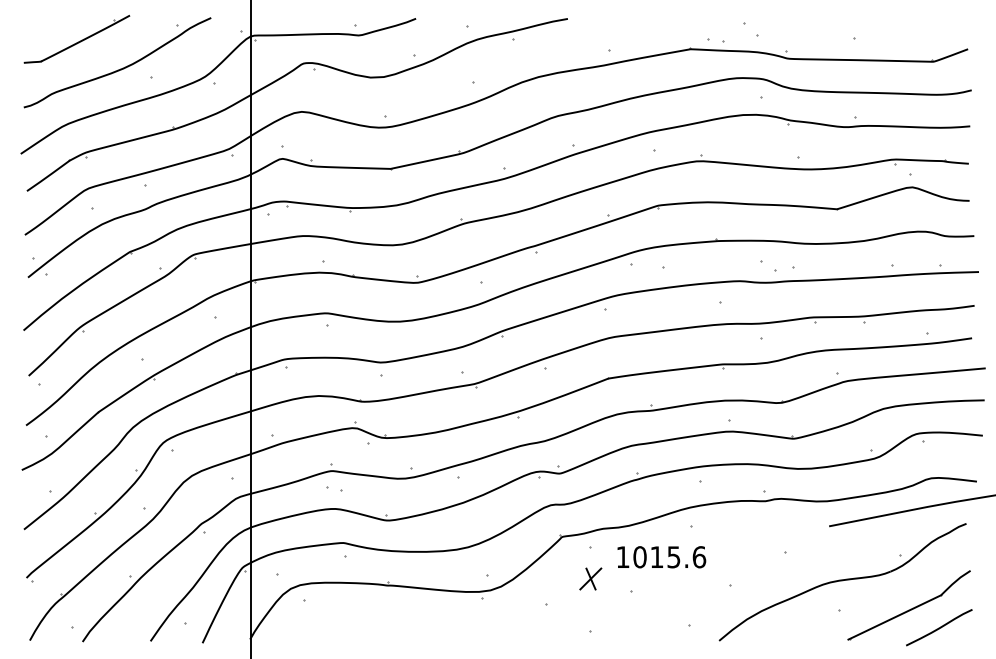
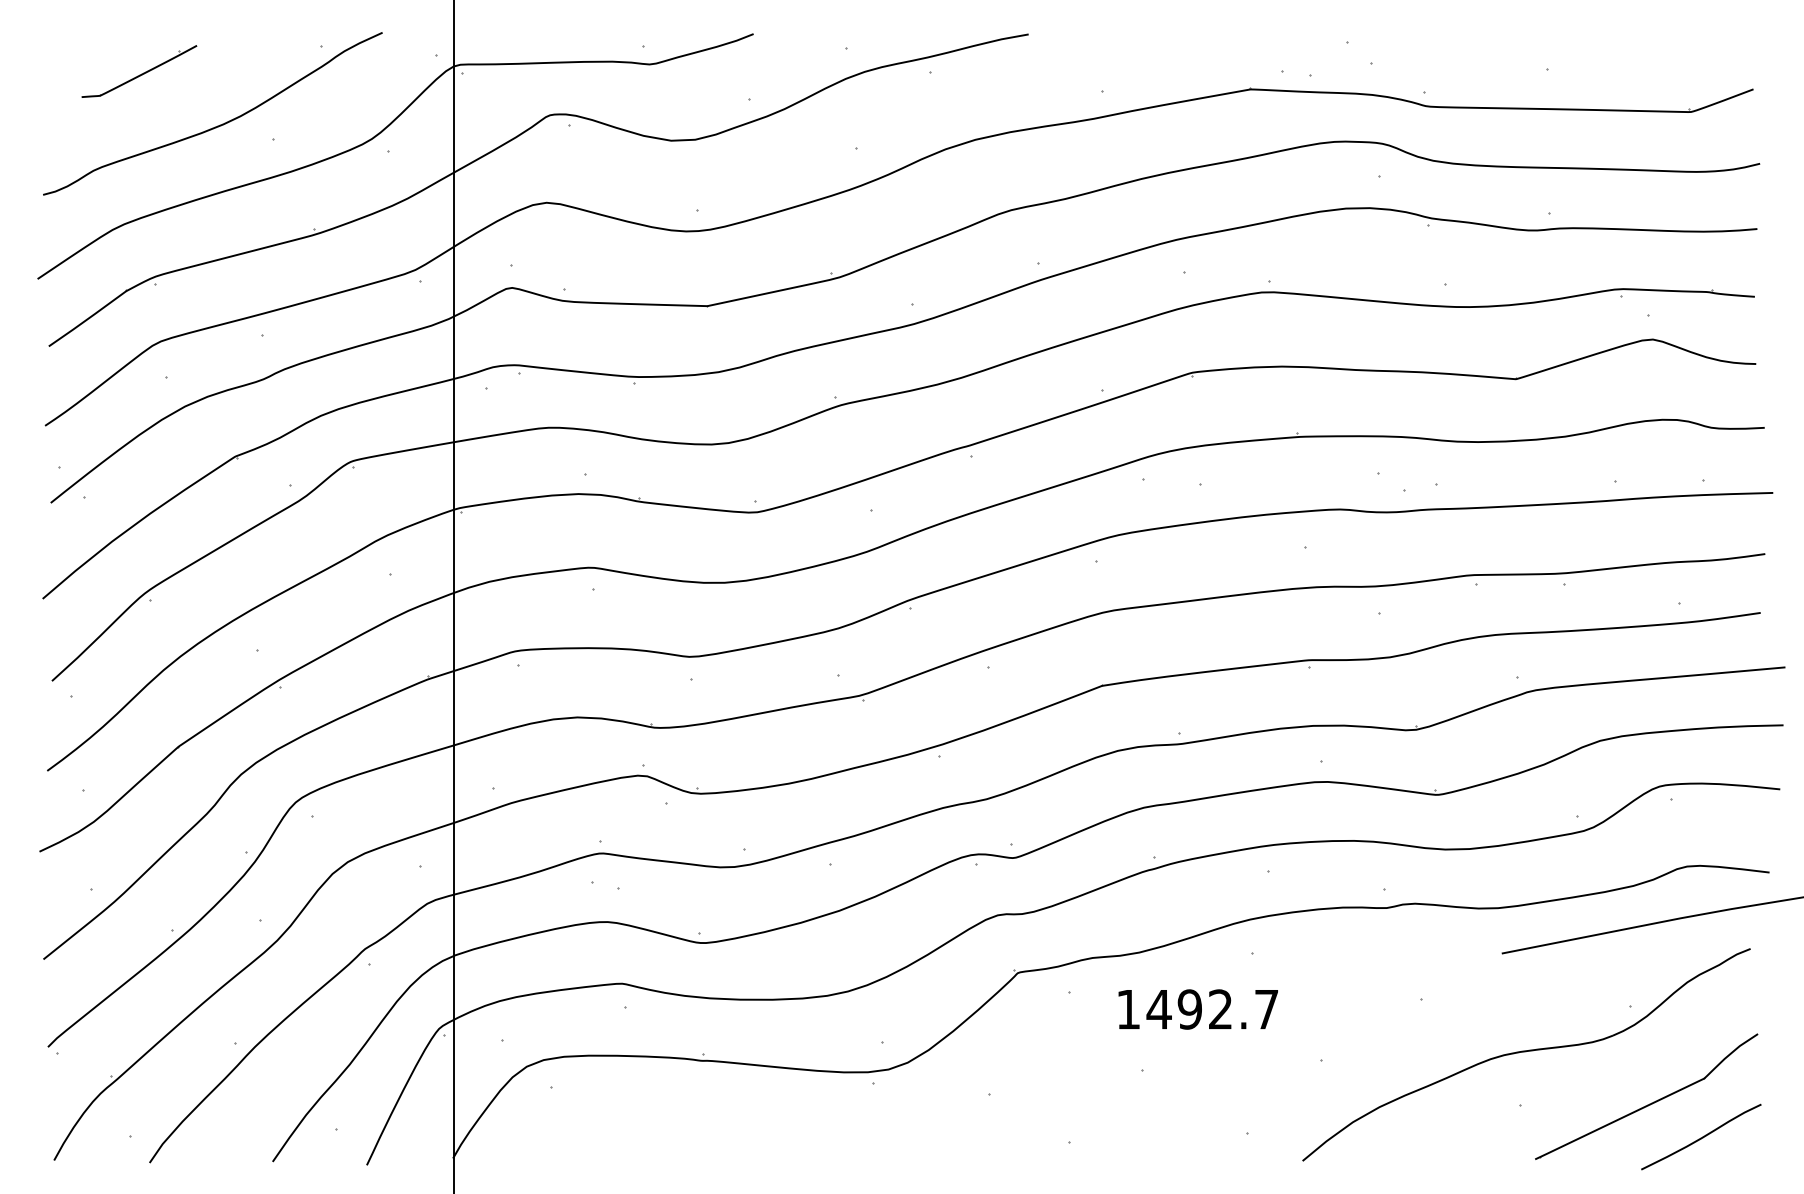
part: (76, 39) -> (138, 71), size x0.6
text: (669, 557) -> (1212, 1009), 1015.6 -> 1492.7
part: (590, 578) -> (1069, 1048), removed

